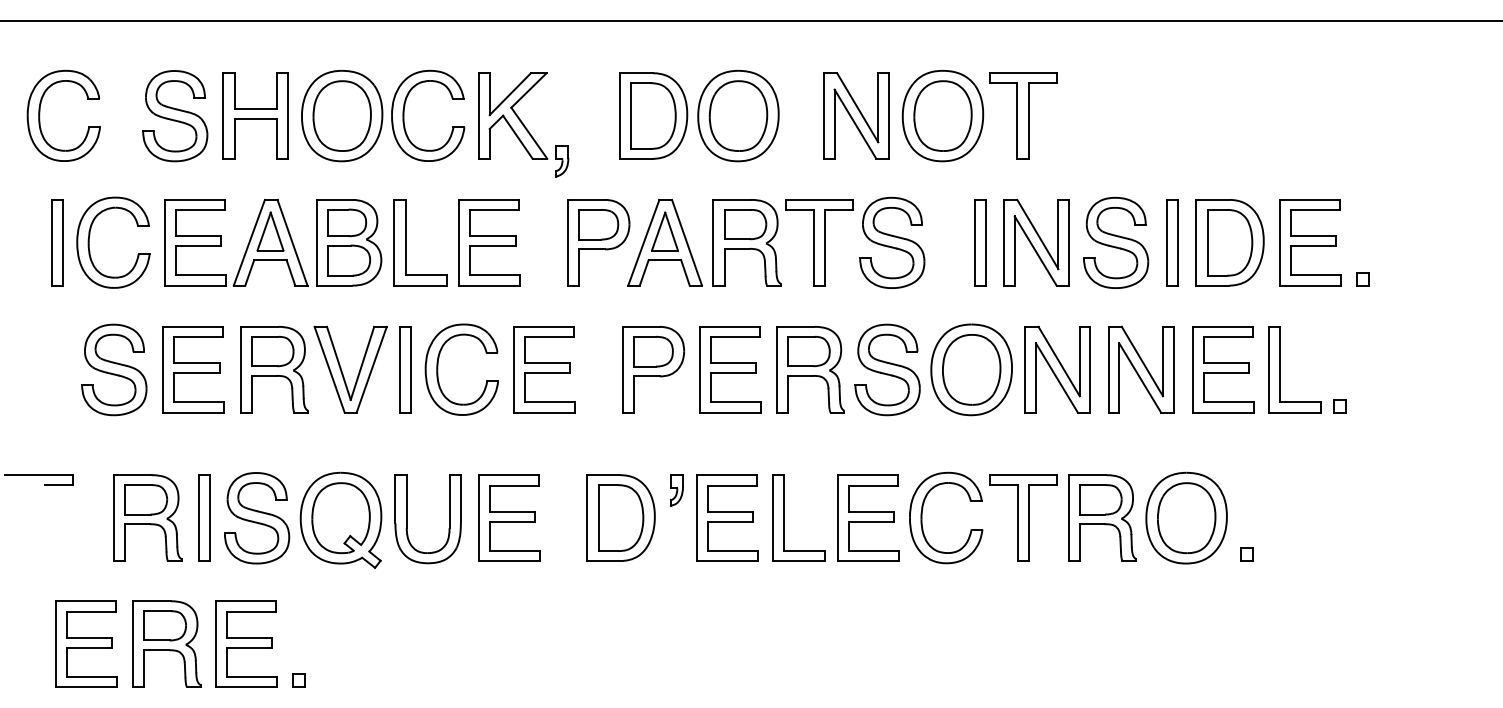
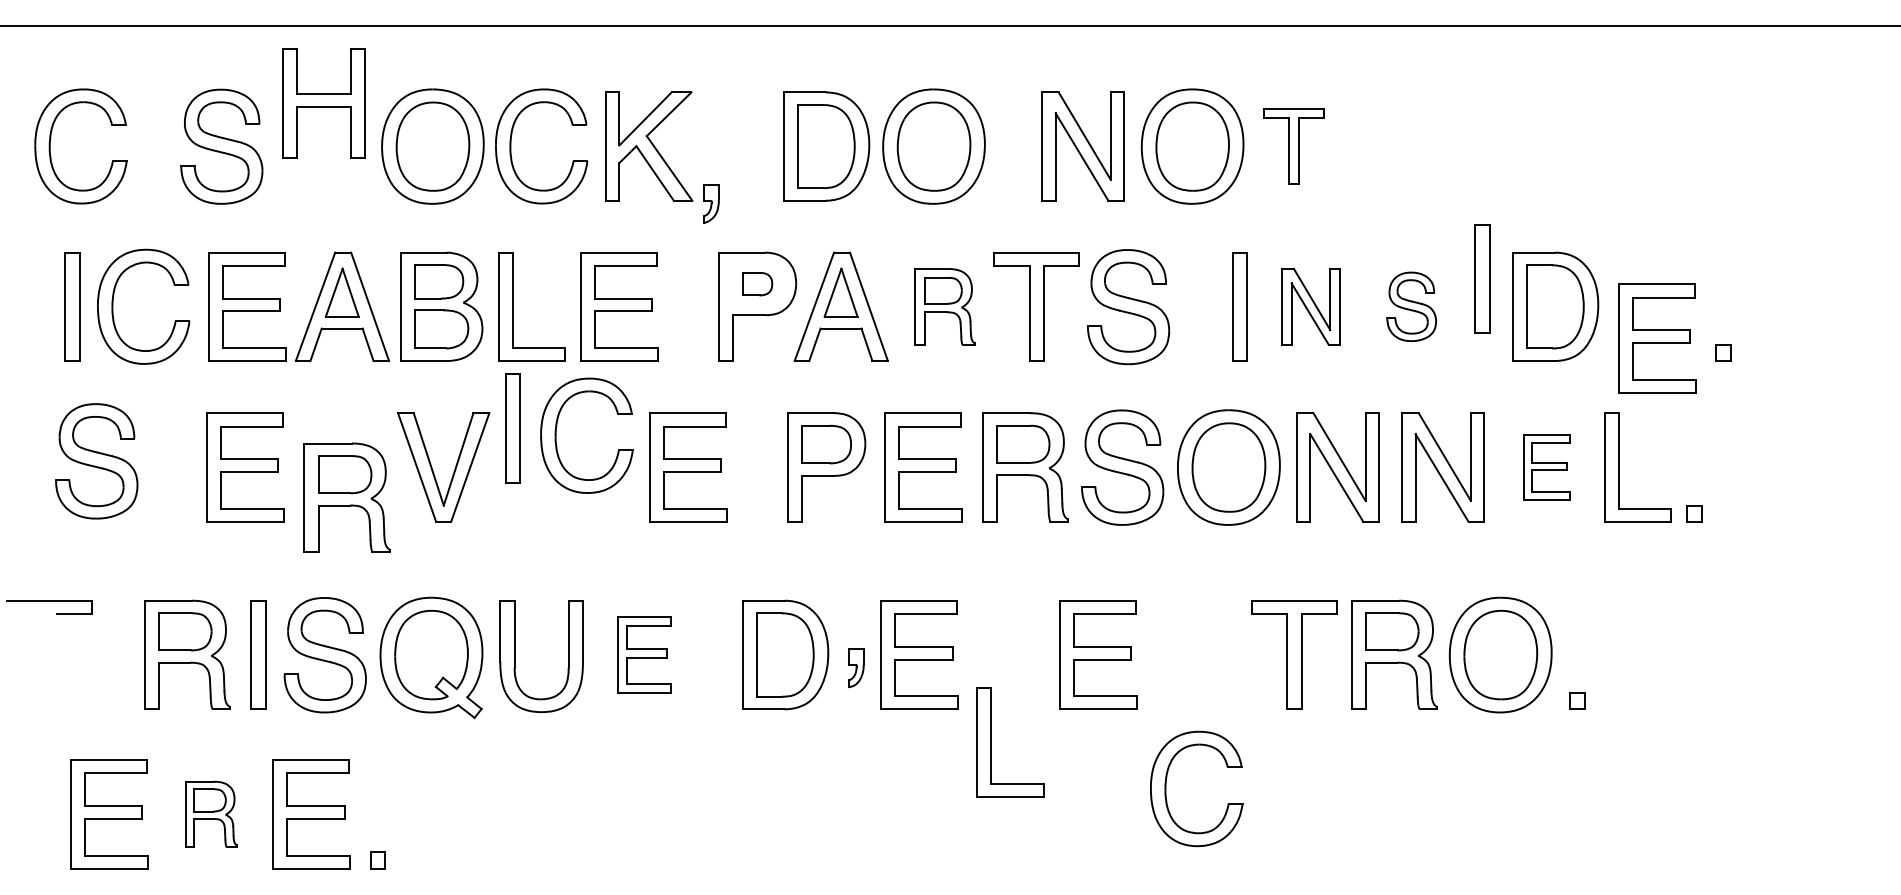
part: (255, 115) -> (323, 102), moved
part: (1023, 115) -> (1294, 145), size x0.7
part: (598, 224) -> (757, 283), size x0.6
part: (746, 242) -> (944, 306), size x0.7
part: (1036, 242) -> (1310, 306), size x0.7
part: (1116, 242) -> (1412, 306), size x0.6
part: (1172, 242) -> (1482, 278), moved
part: (1310, 242) -> (1657, 338), moved
part: (114, 369) -> (96, 460), moved
part: (274, 369) -> (347, 497), moved
part: (405, 369) -> (512, 427), moved
part: (438, 369) -> (557, 435), moved
part: (1223, 369) -> (1547, 467), size x0.6
part: (676, 490) -> (855, 668), moved
part: (509, 517) -> (644, 654), size x0.7
part: (784, 517) -> (992, 741), moved
part: (922, 517) -> (1166, 788), moved
part: (166, 643) -> (210, 813), size x0.6

